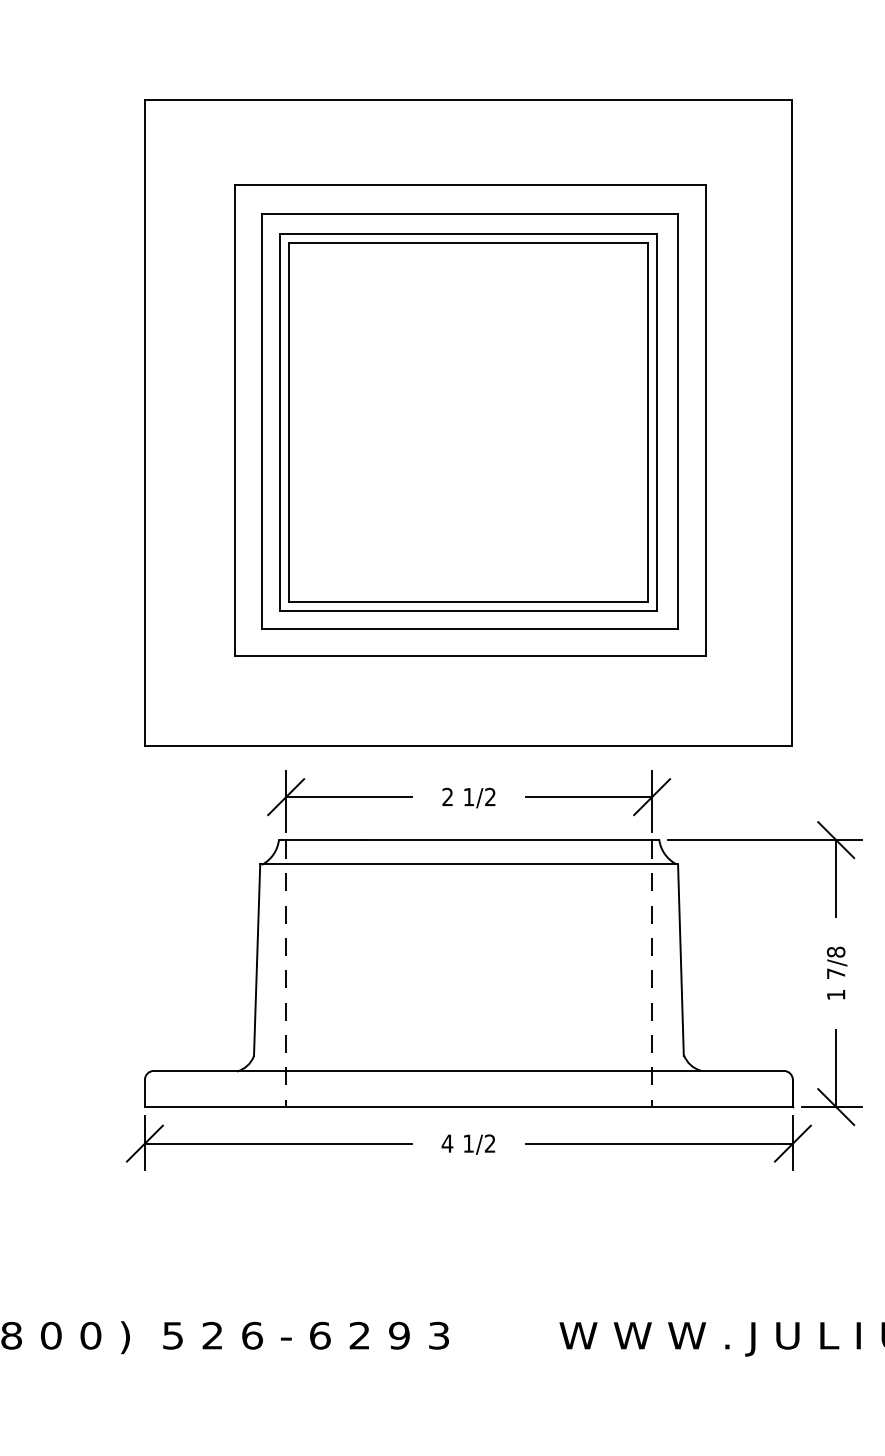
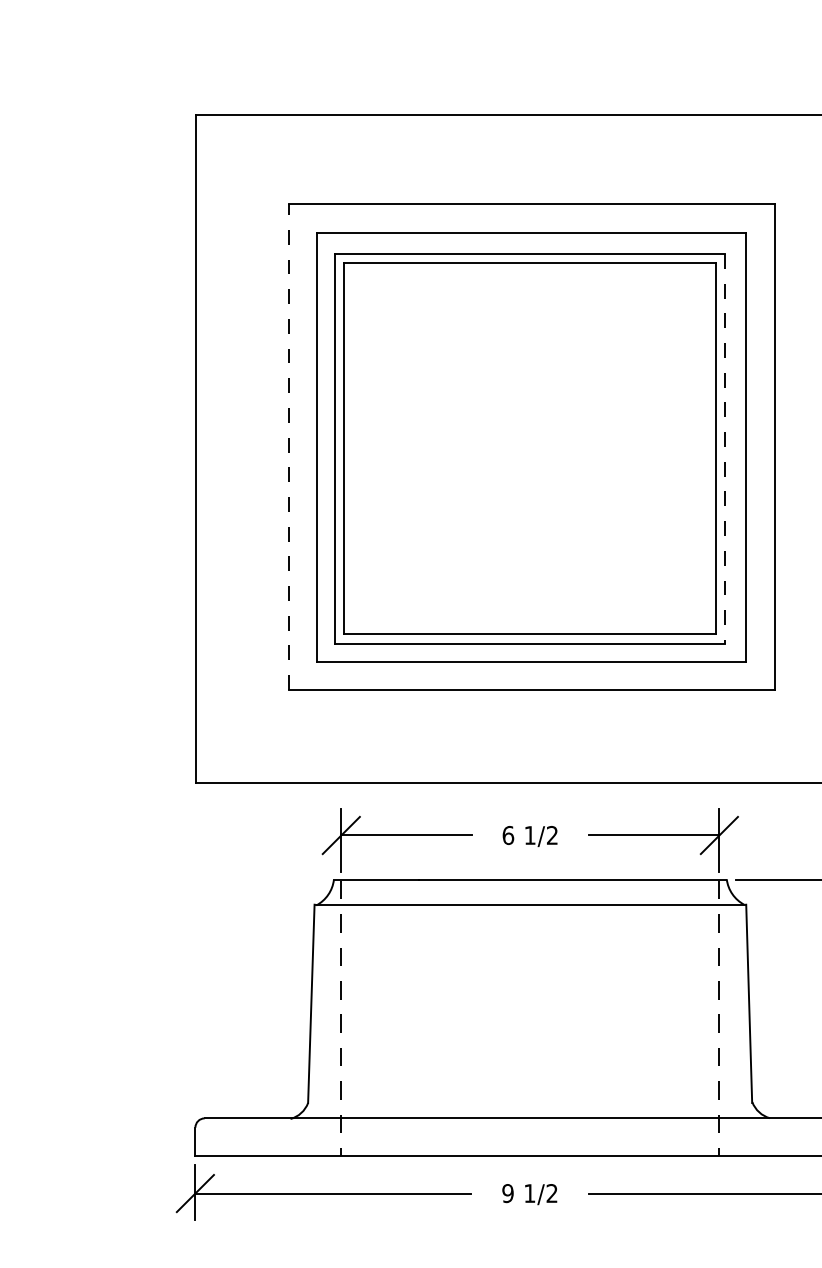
line: (235, 420) -> (289, 446), solid -> dashed
line: (657, 422) -> (724, 448), solid -> dashed
text: (447, 796) -> (508, 834), 2 -> 6
text: (447, 1143) -> (508, 1193), 4 -> 9

